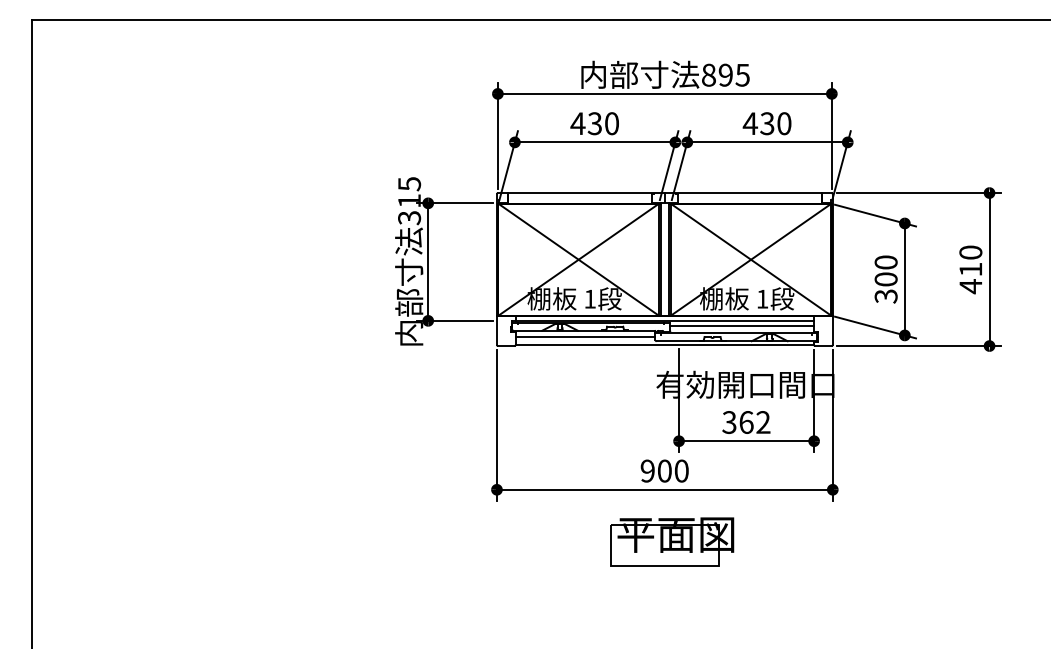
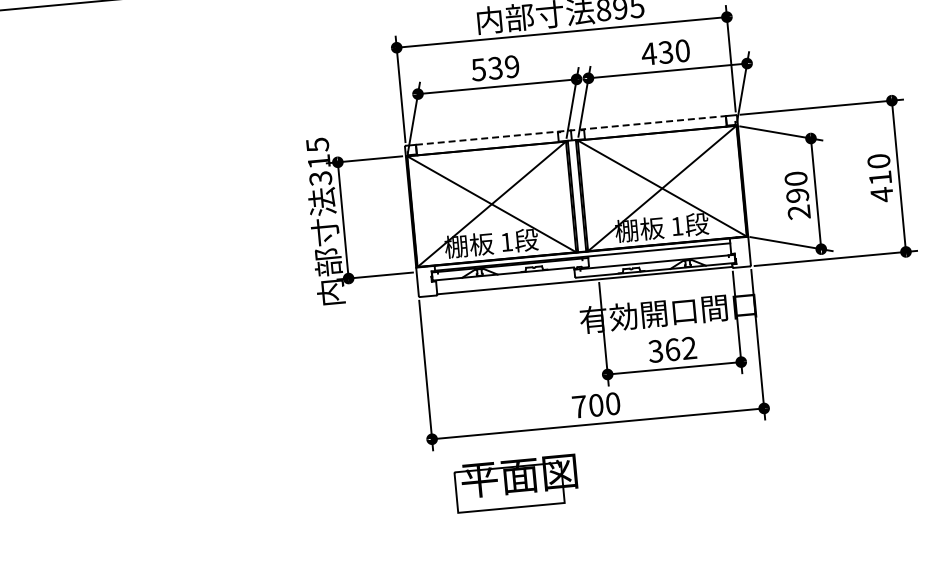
text: (594, 123) -> (494, 68), 430 -> 539
line: (664, 193) -> (570, 130), solid -> dashed
text: (885, 287) -> (797, 203), 300 -> 290
line: (742, 326) -> (659, 255), removed
line: (585, 336) -> (505, 279), removed
text: (647, 470) -> (579, 406), 900 -> 700
part: (672, 541) -> (516, 482), moved

